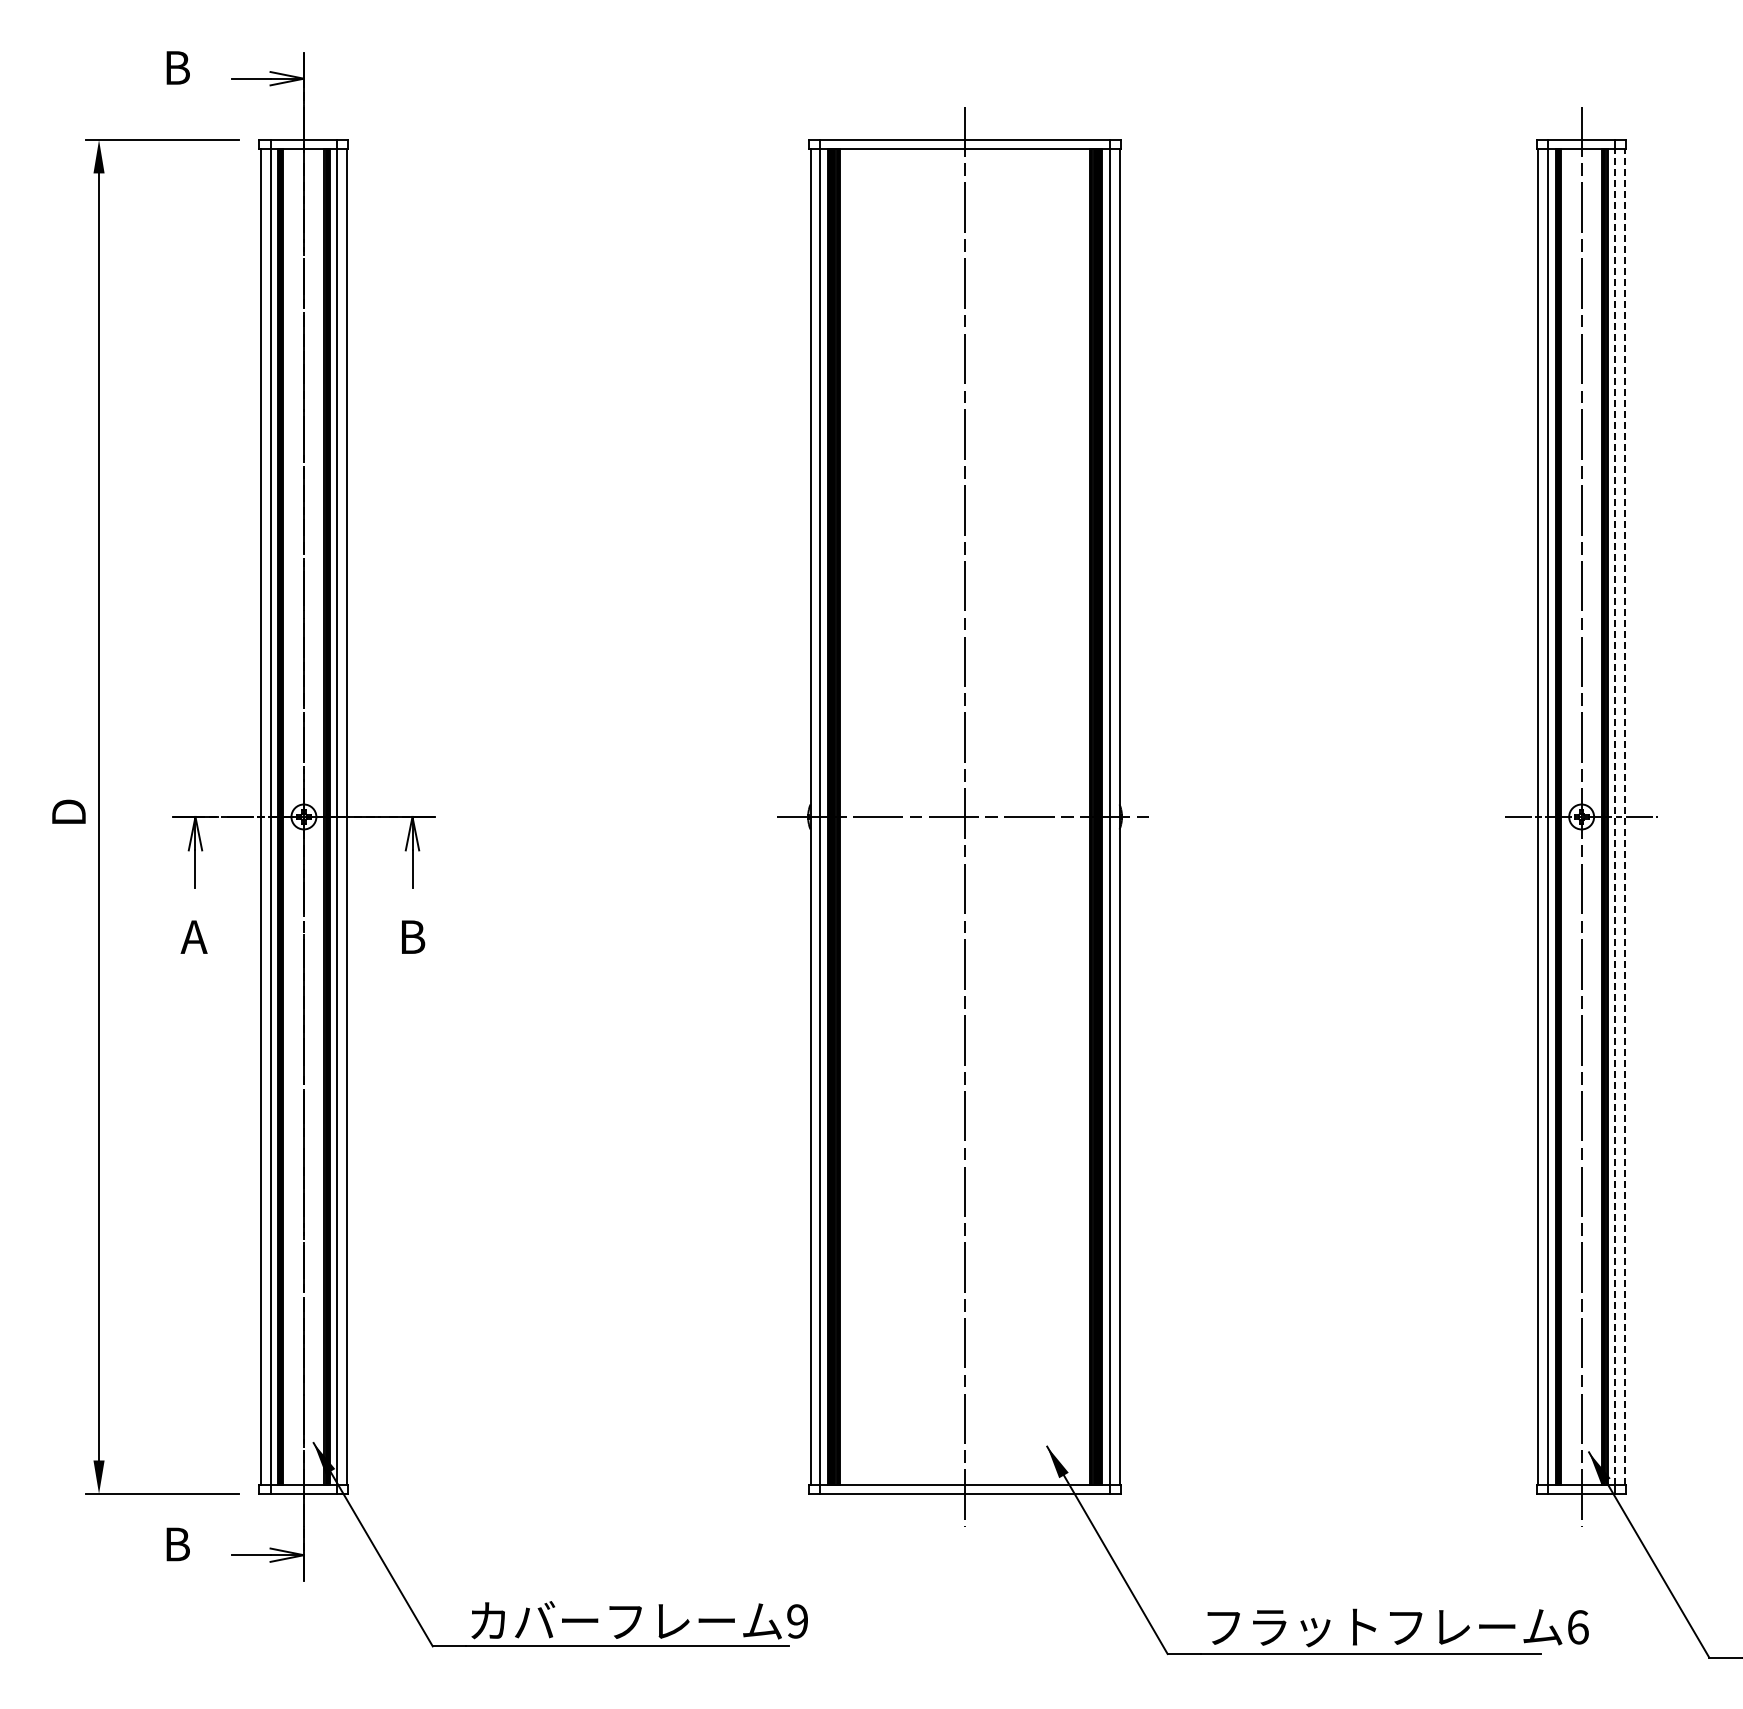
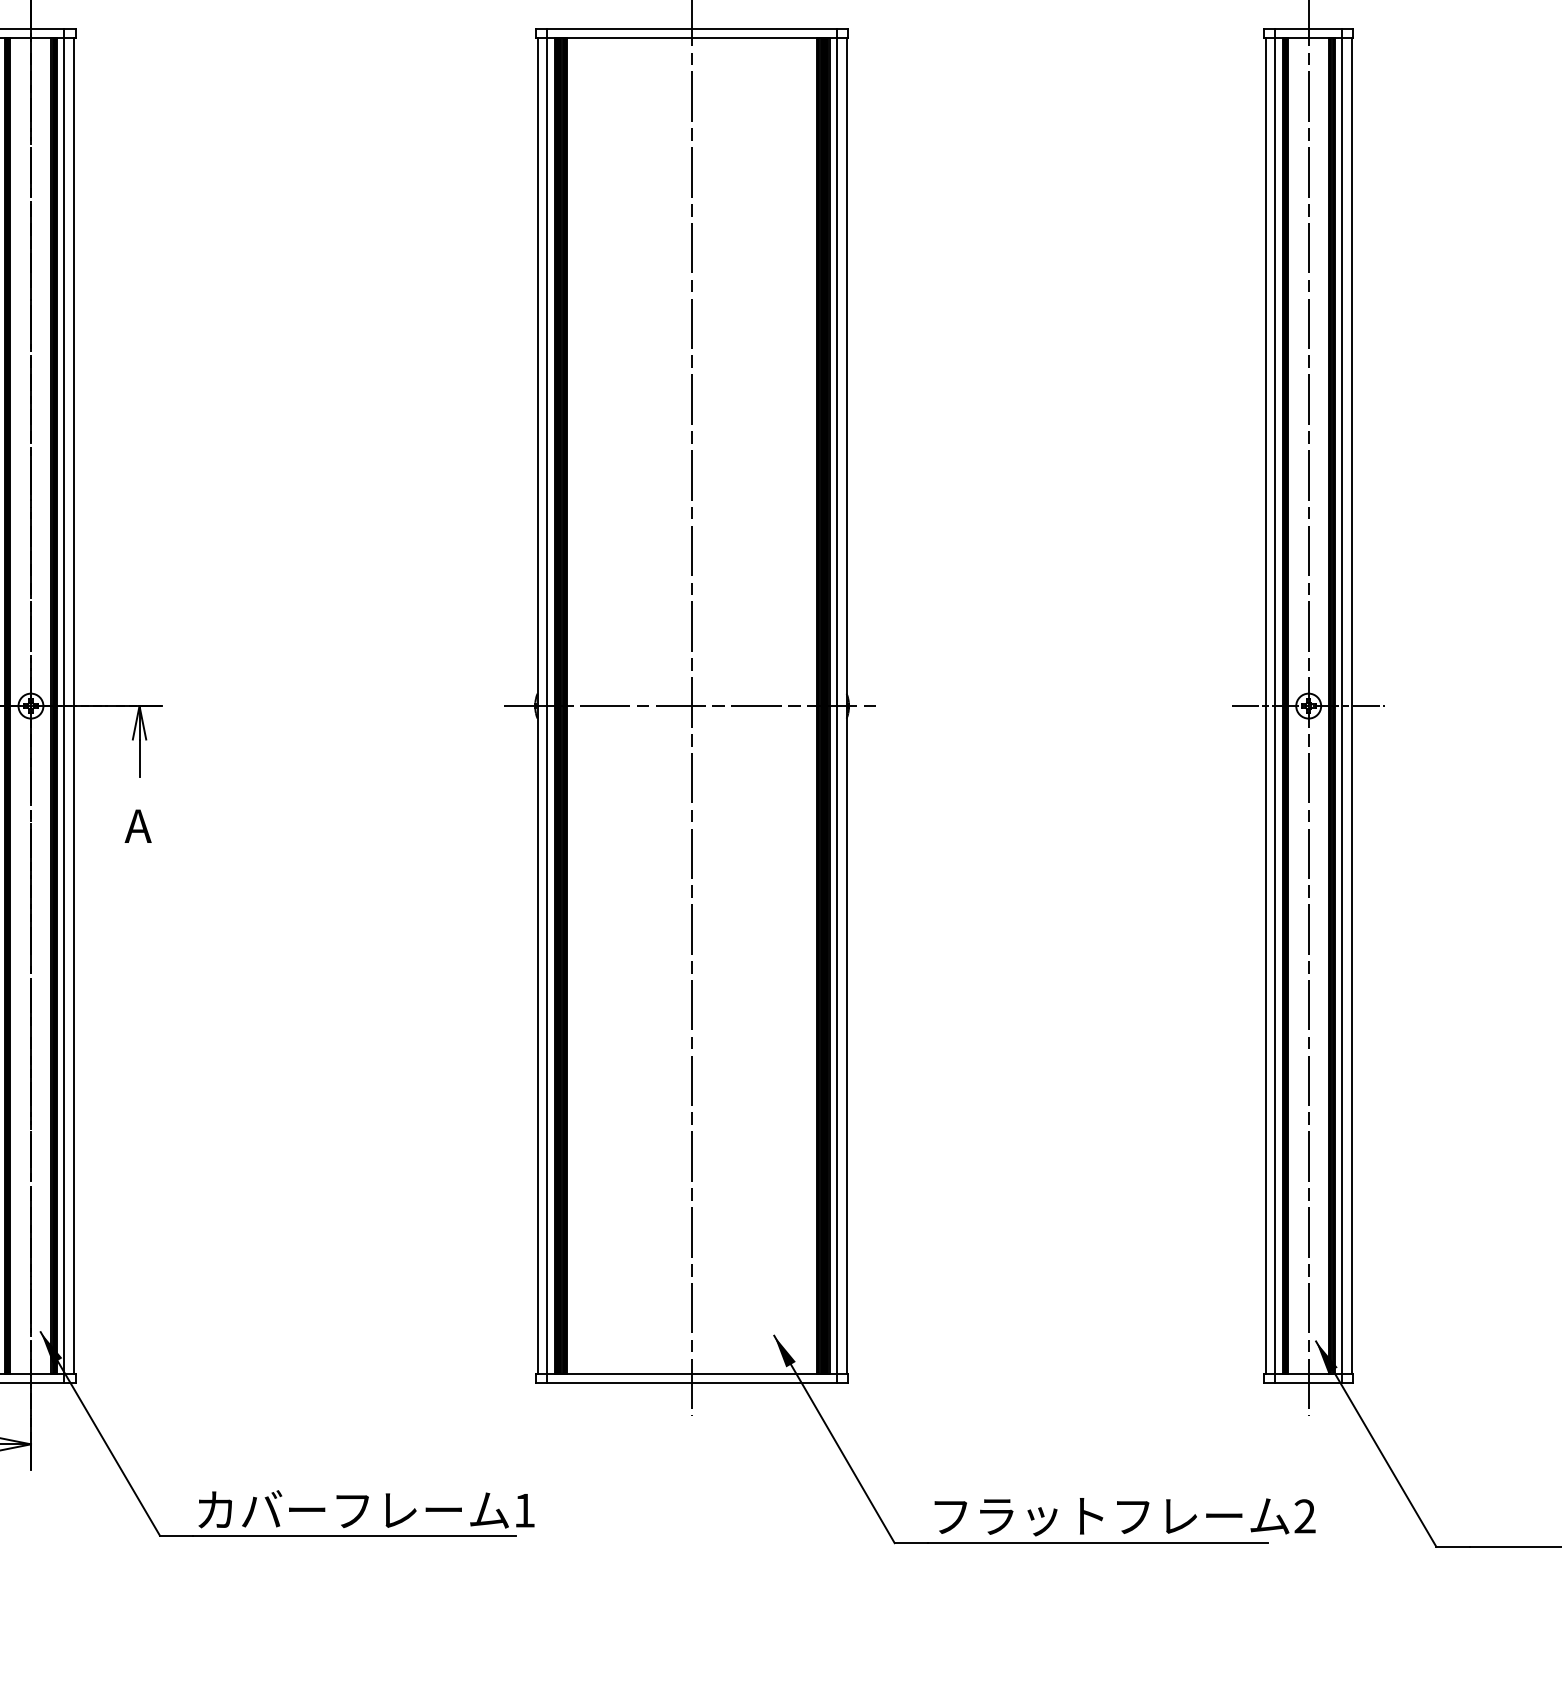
line: (1615, 816) -> (1342, 705), dashed -> solid
line: (1624, 816) -> (1351, 705), dashed -> solid
text: (411, 936) -> (138, 825), B -> A
text: (797, 1621) -> (524, 1510), 9 -> 1
text: (1577, 1627) -> (1304, 1516), 6 -> 2

